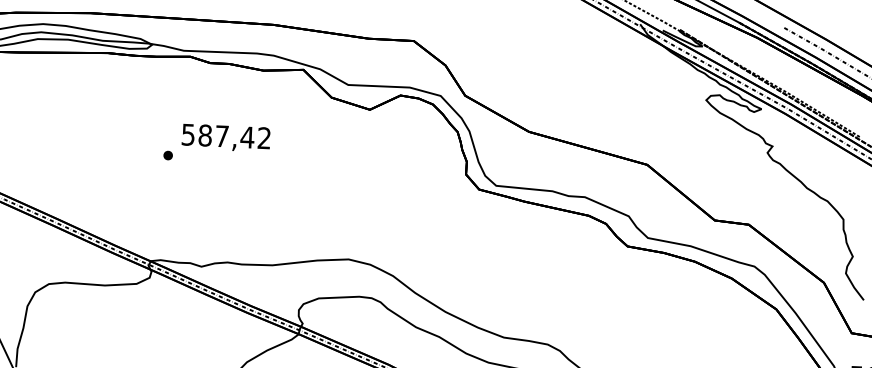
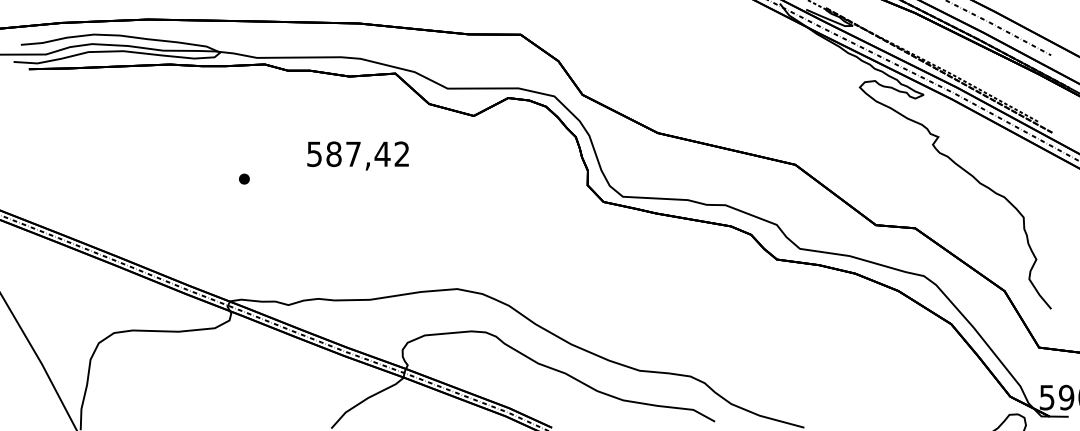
text: (225, 137) -> (357, 155), moved

